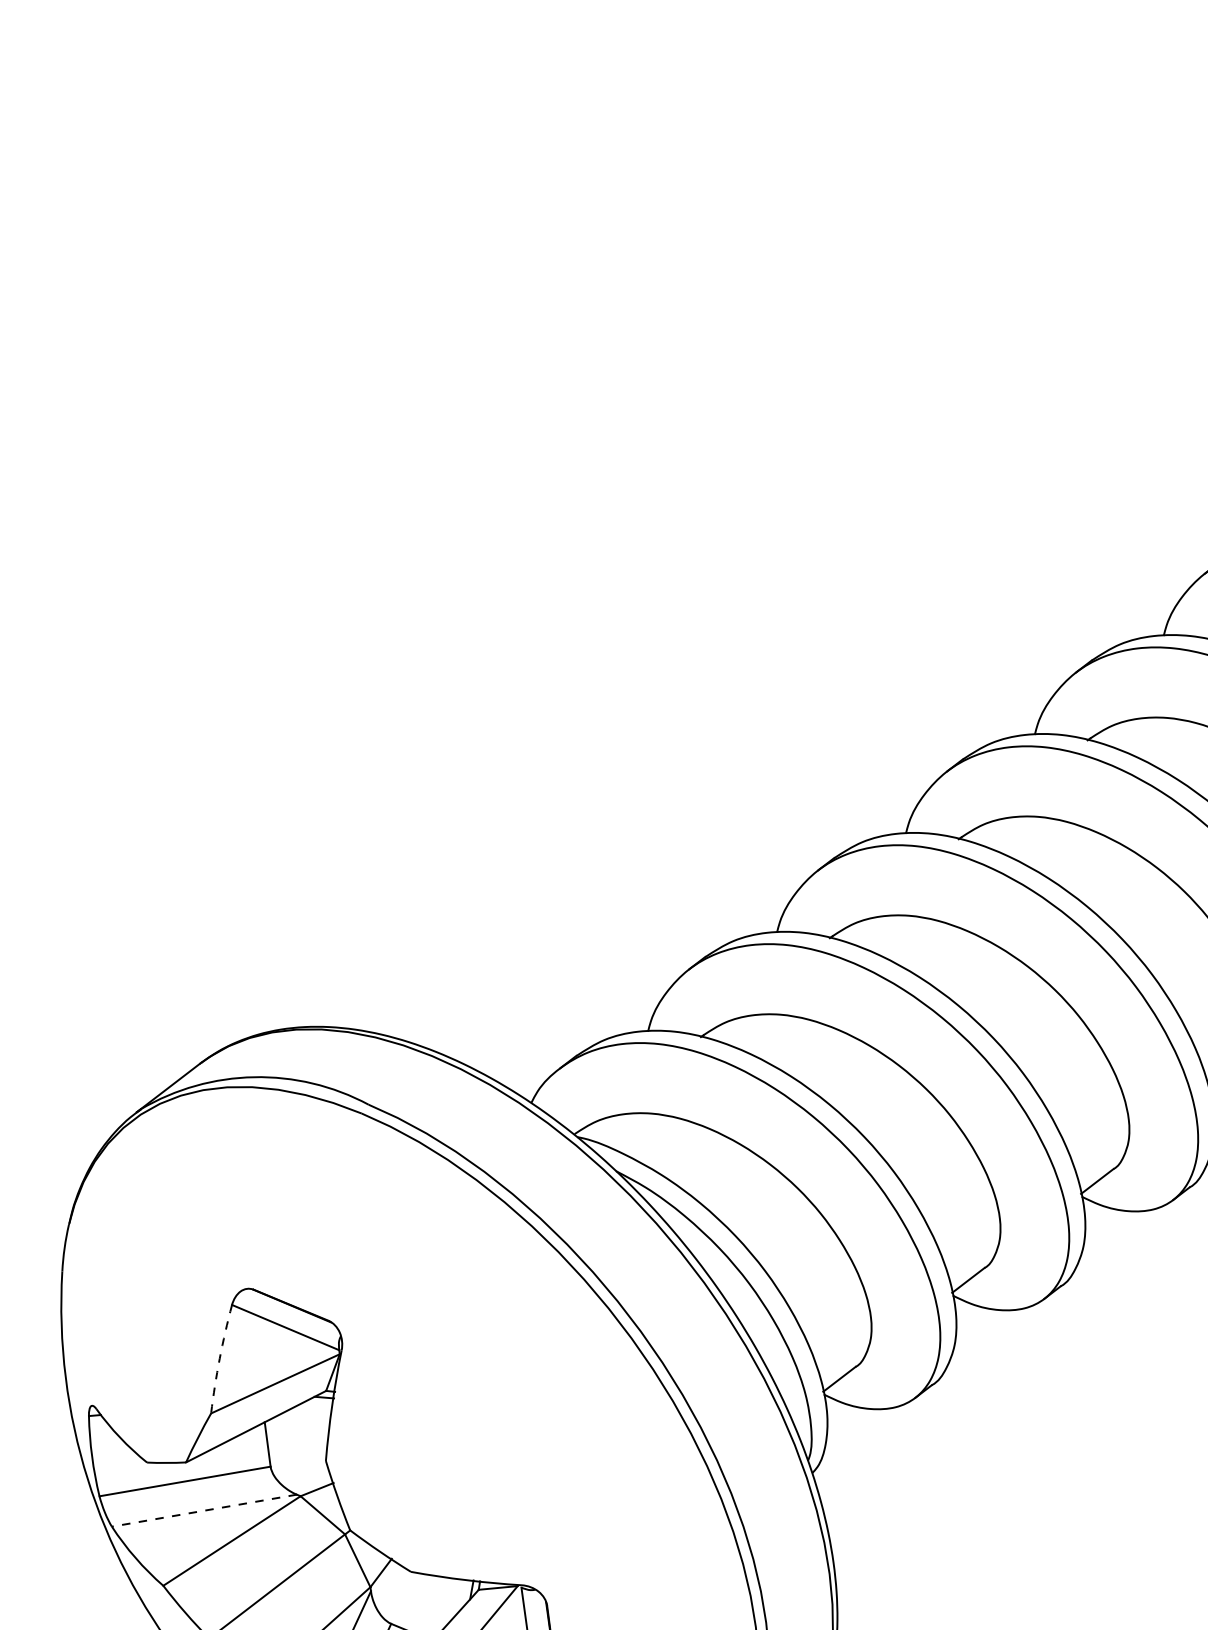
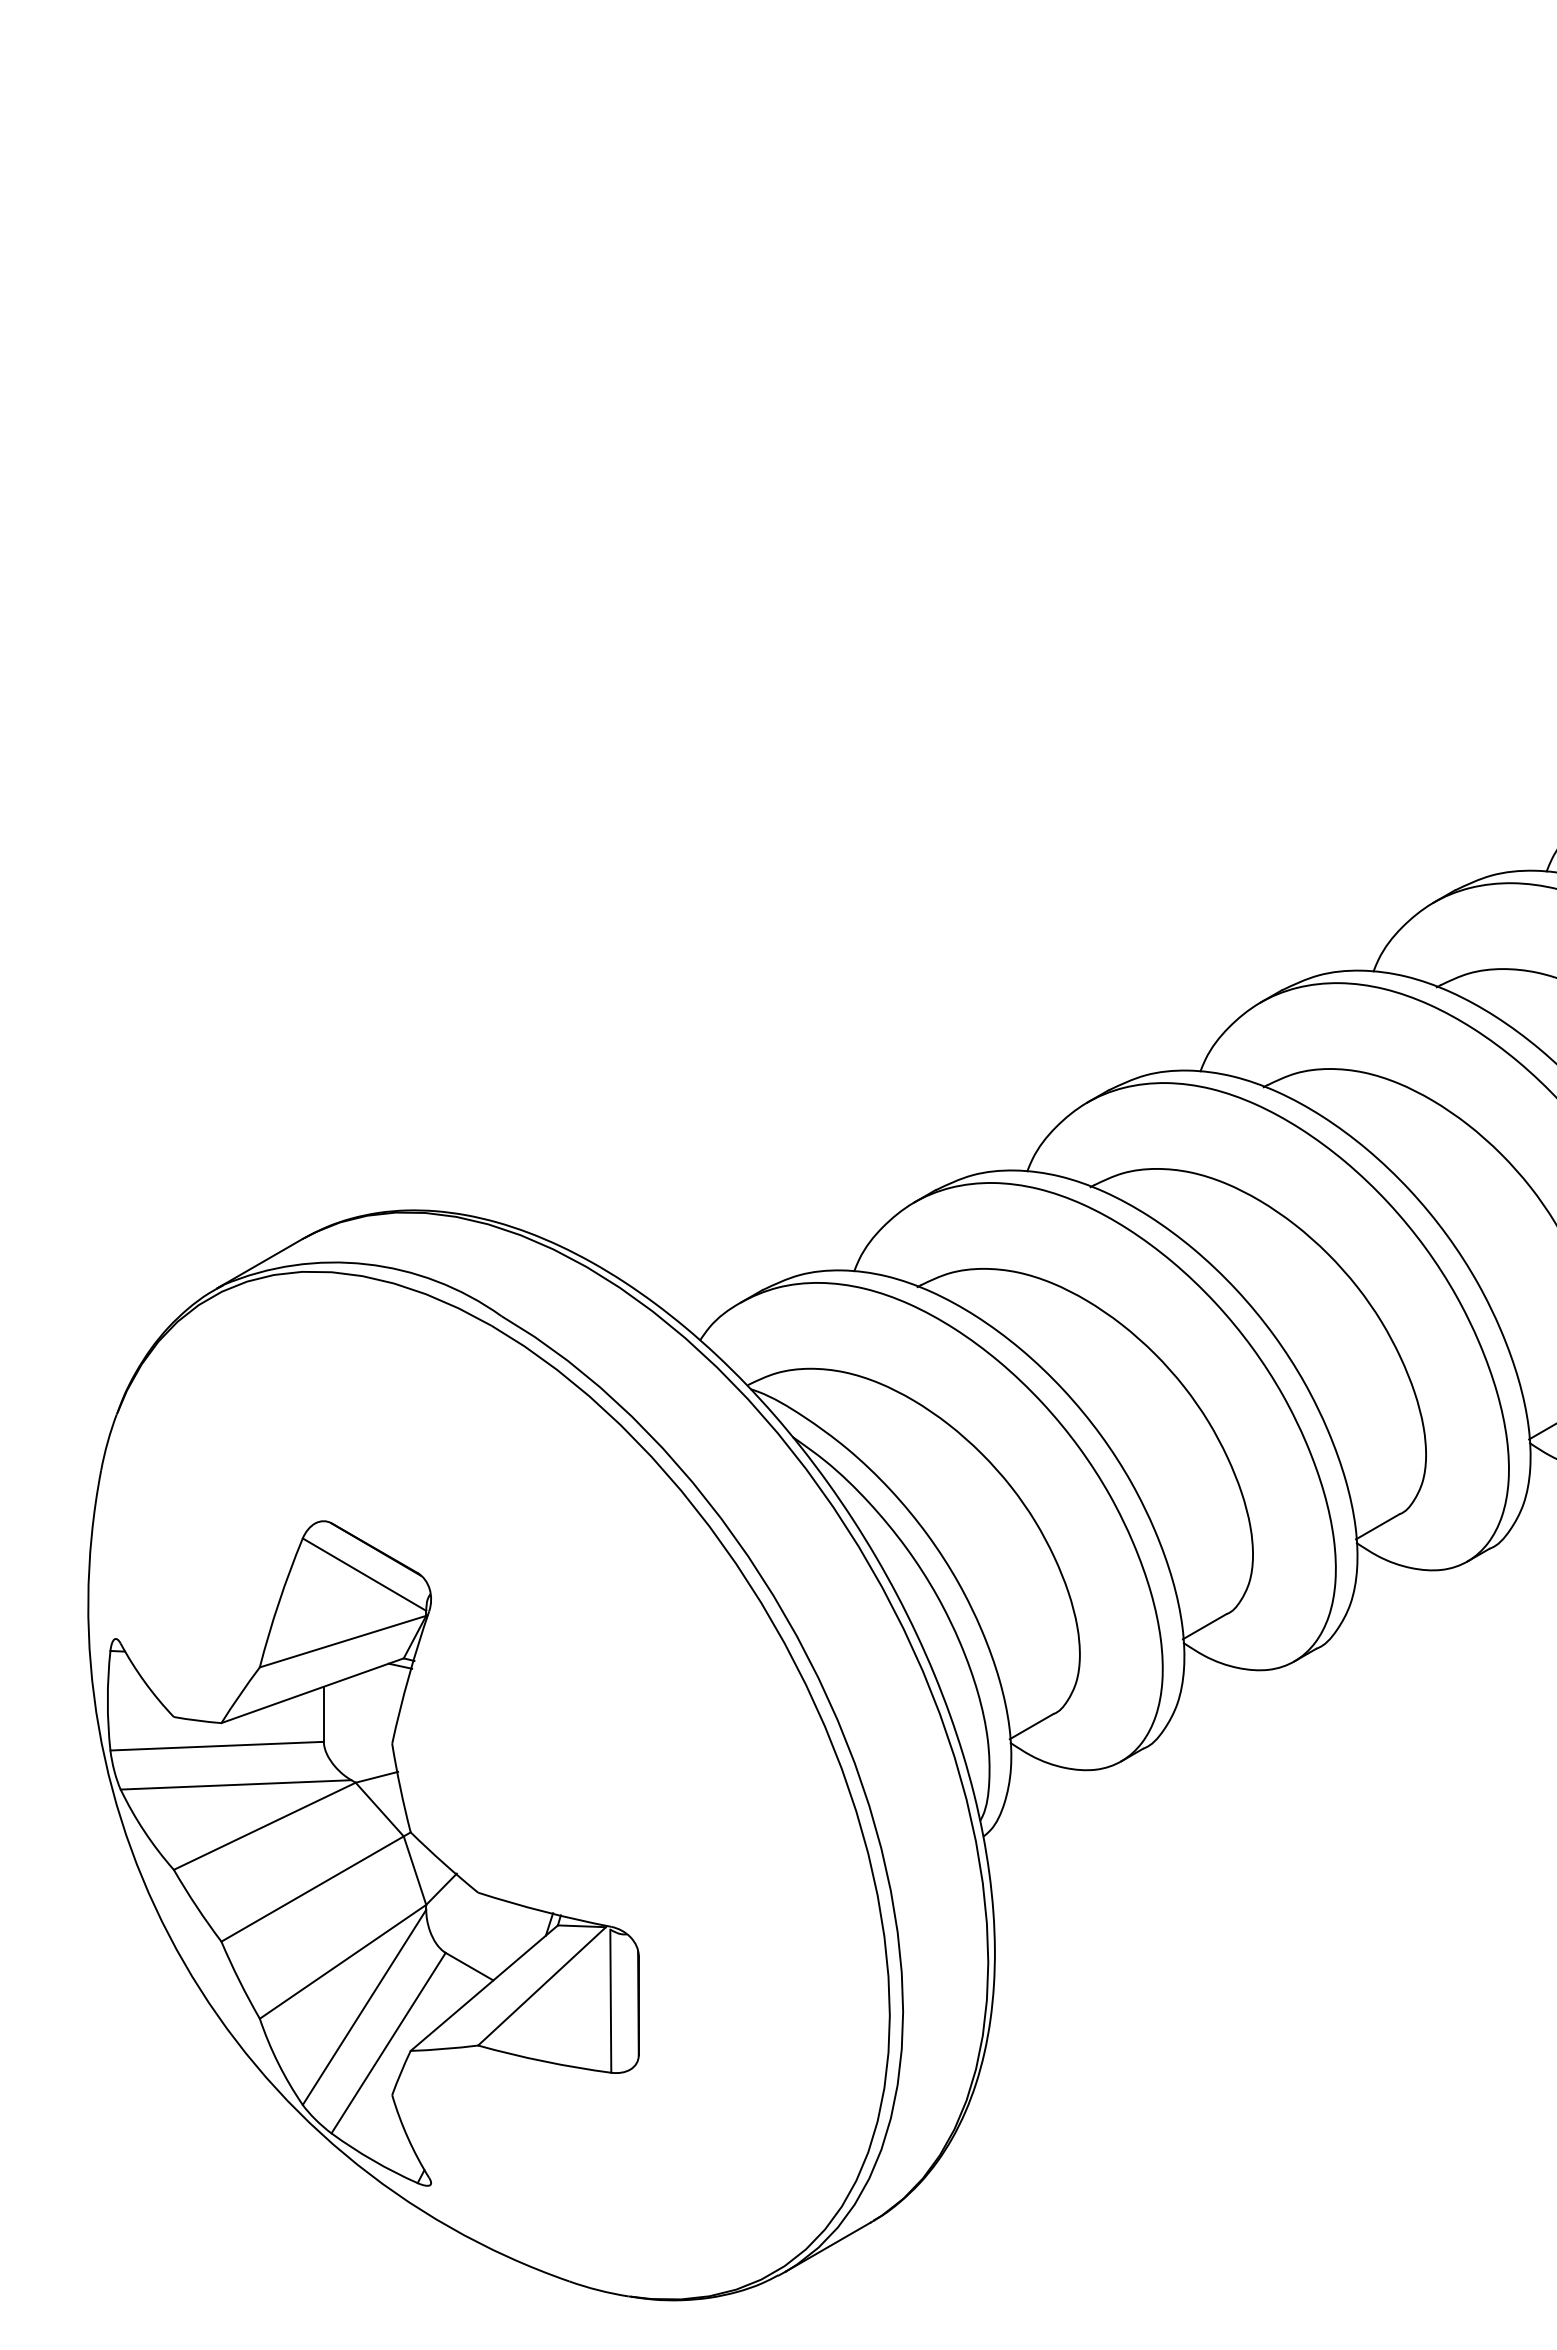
arc: (220, 1359) -> (279, 1602), dashed -> solid
line: (203, 1510) -> (235, 1784), dashed -> solid

